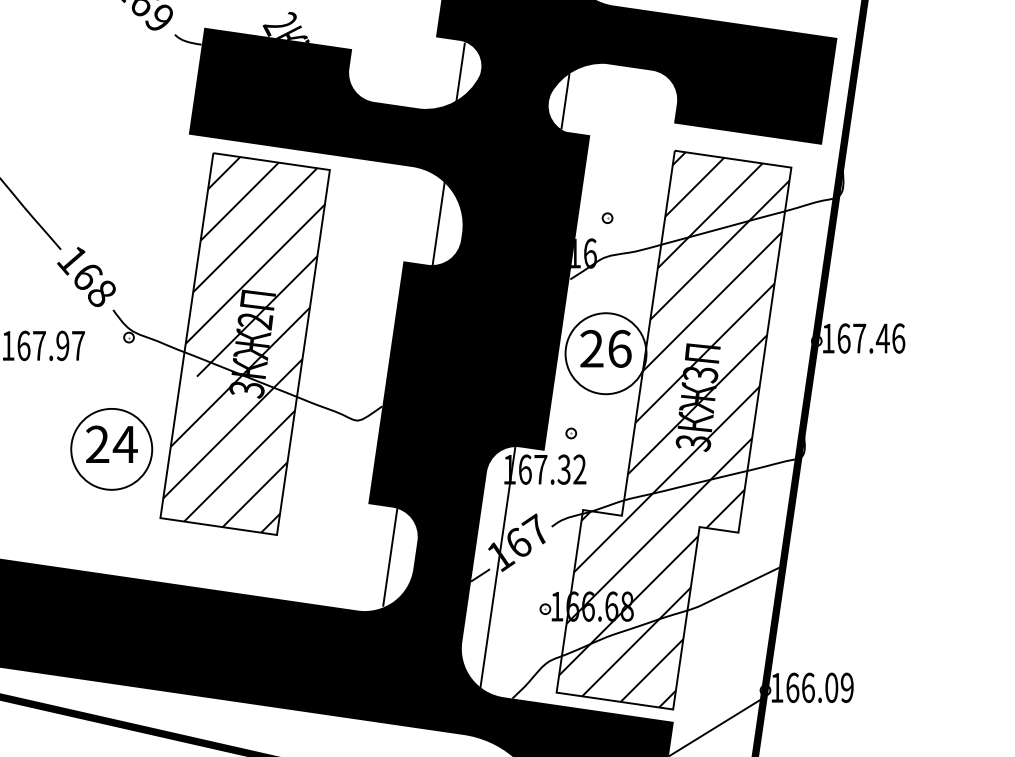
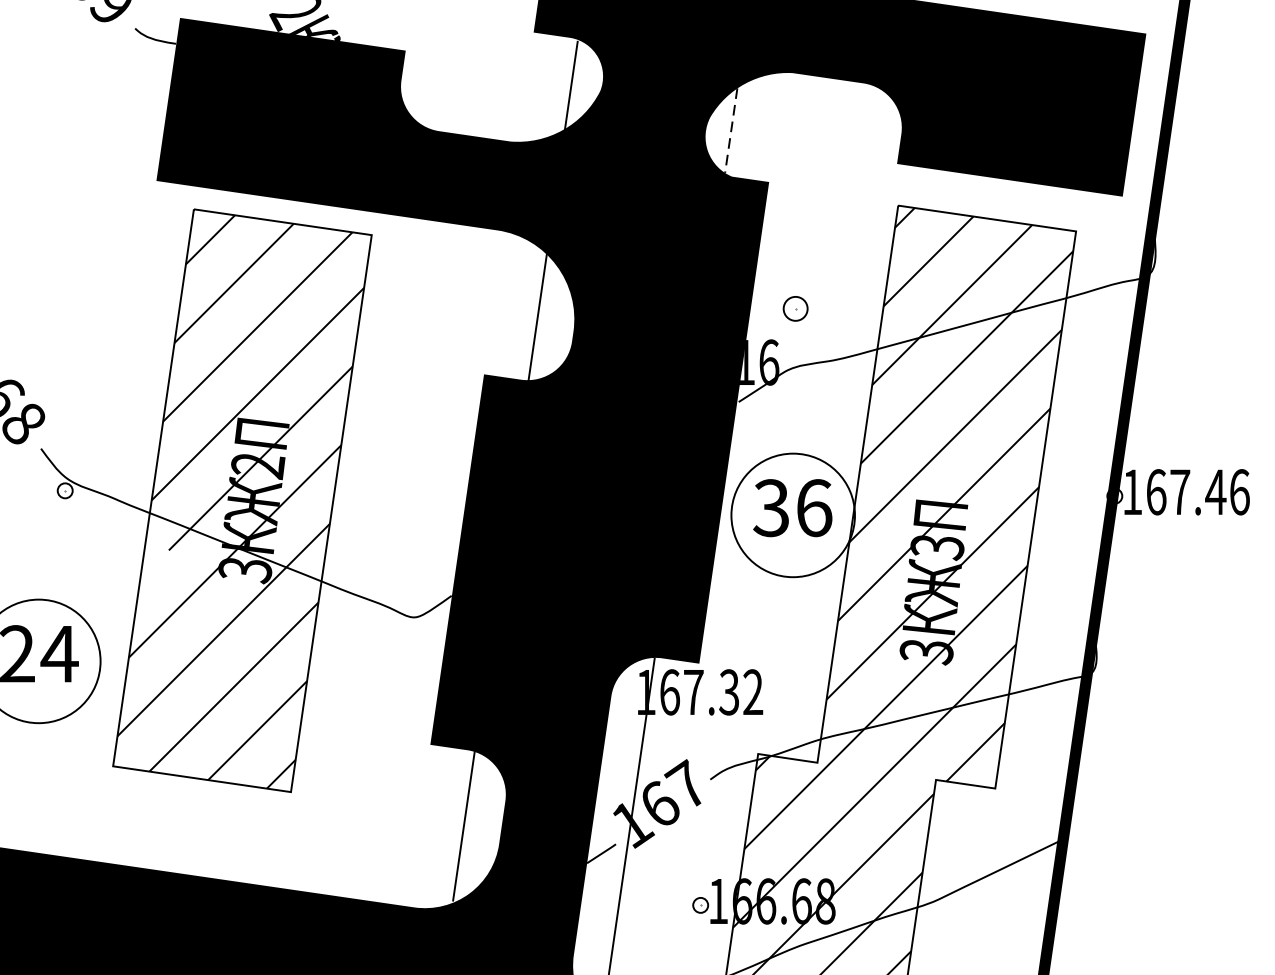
line: (565, 101) -> (731, 130), solid -> dashed
part: (607, 217) -> (795, 307), size x1.6
text: (591, 348) -> (771, 507), 26 -> 36
part: (571, 433) -> (740, 637), removed

